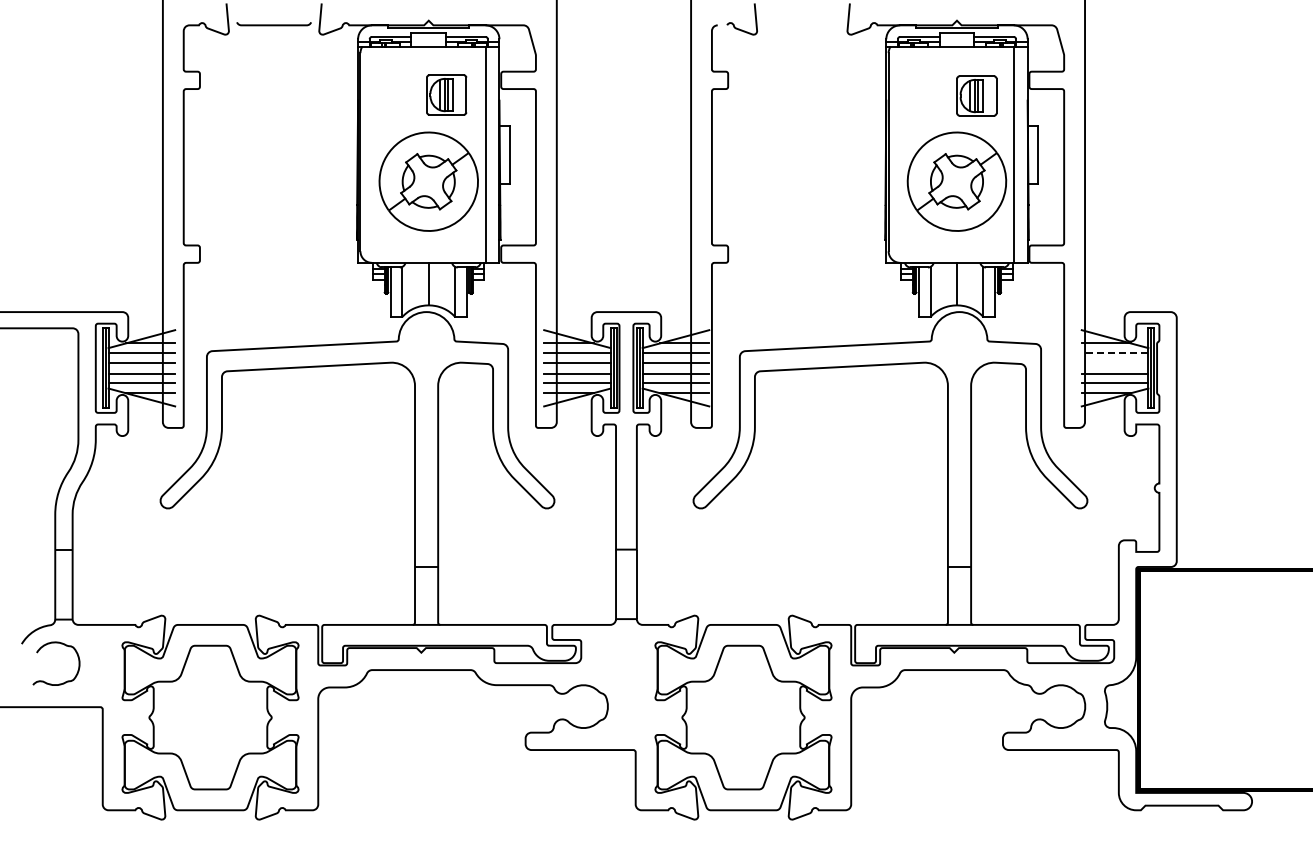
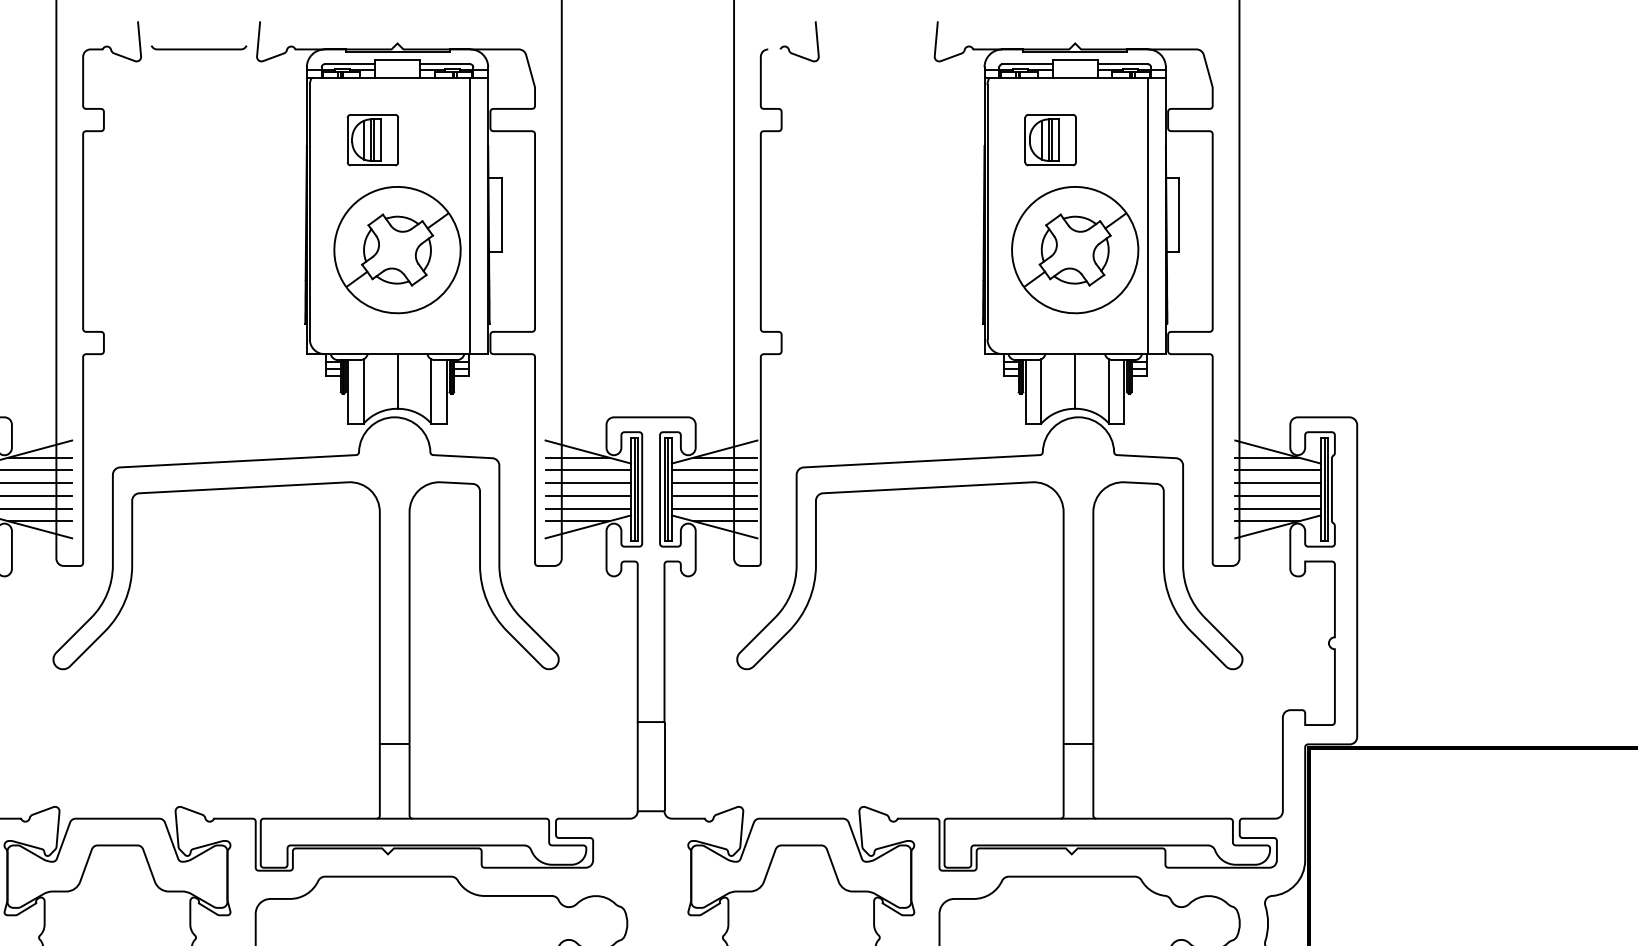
part: (446, 94) -> (372, 139), moved
part: (976, 95) -> (1050, 139), moved
line: (1114, 353) -> (1277, 470), dashed -> solid
line: (1114, 362) -> (1277, 482), added

